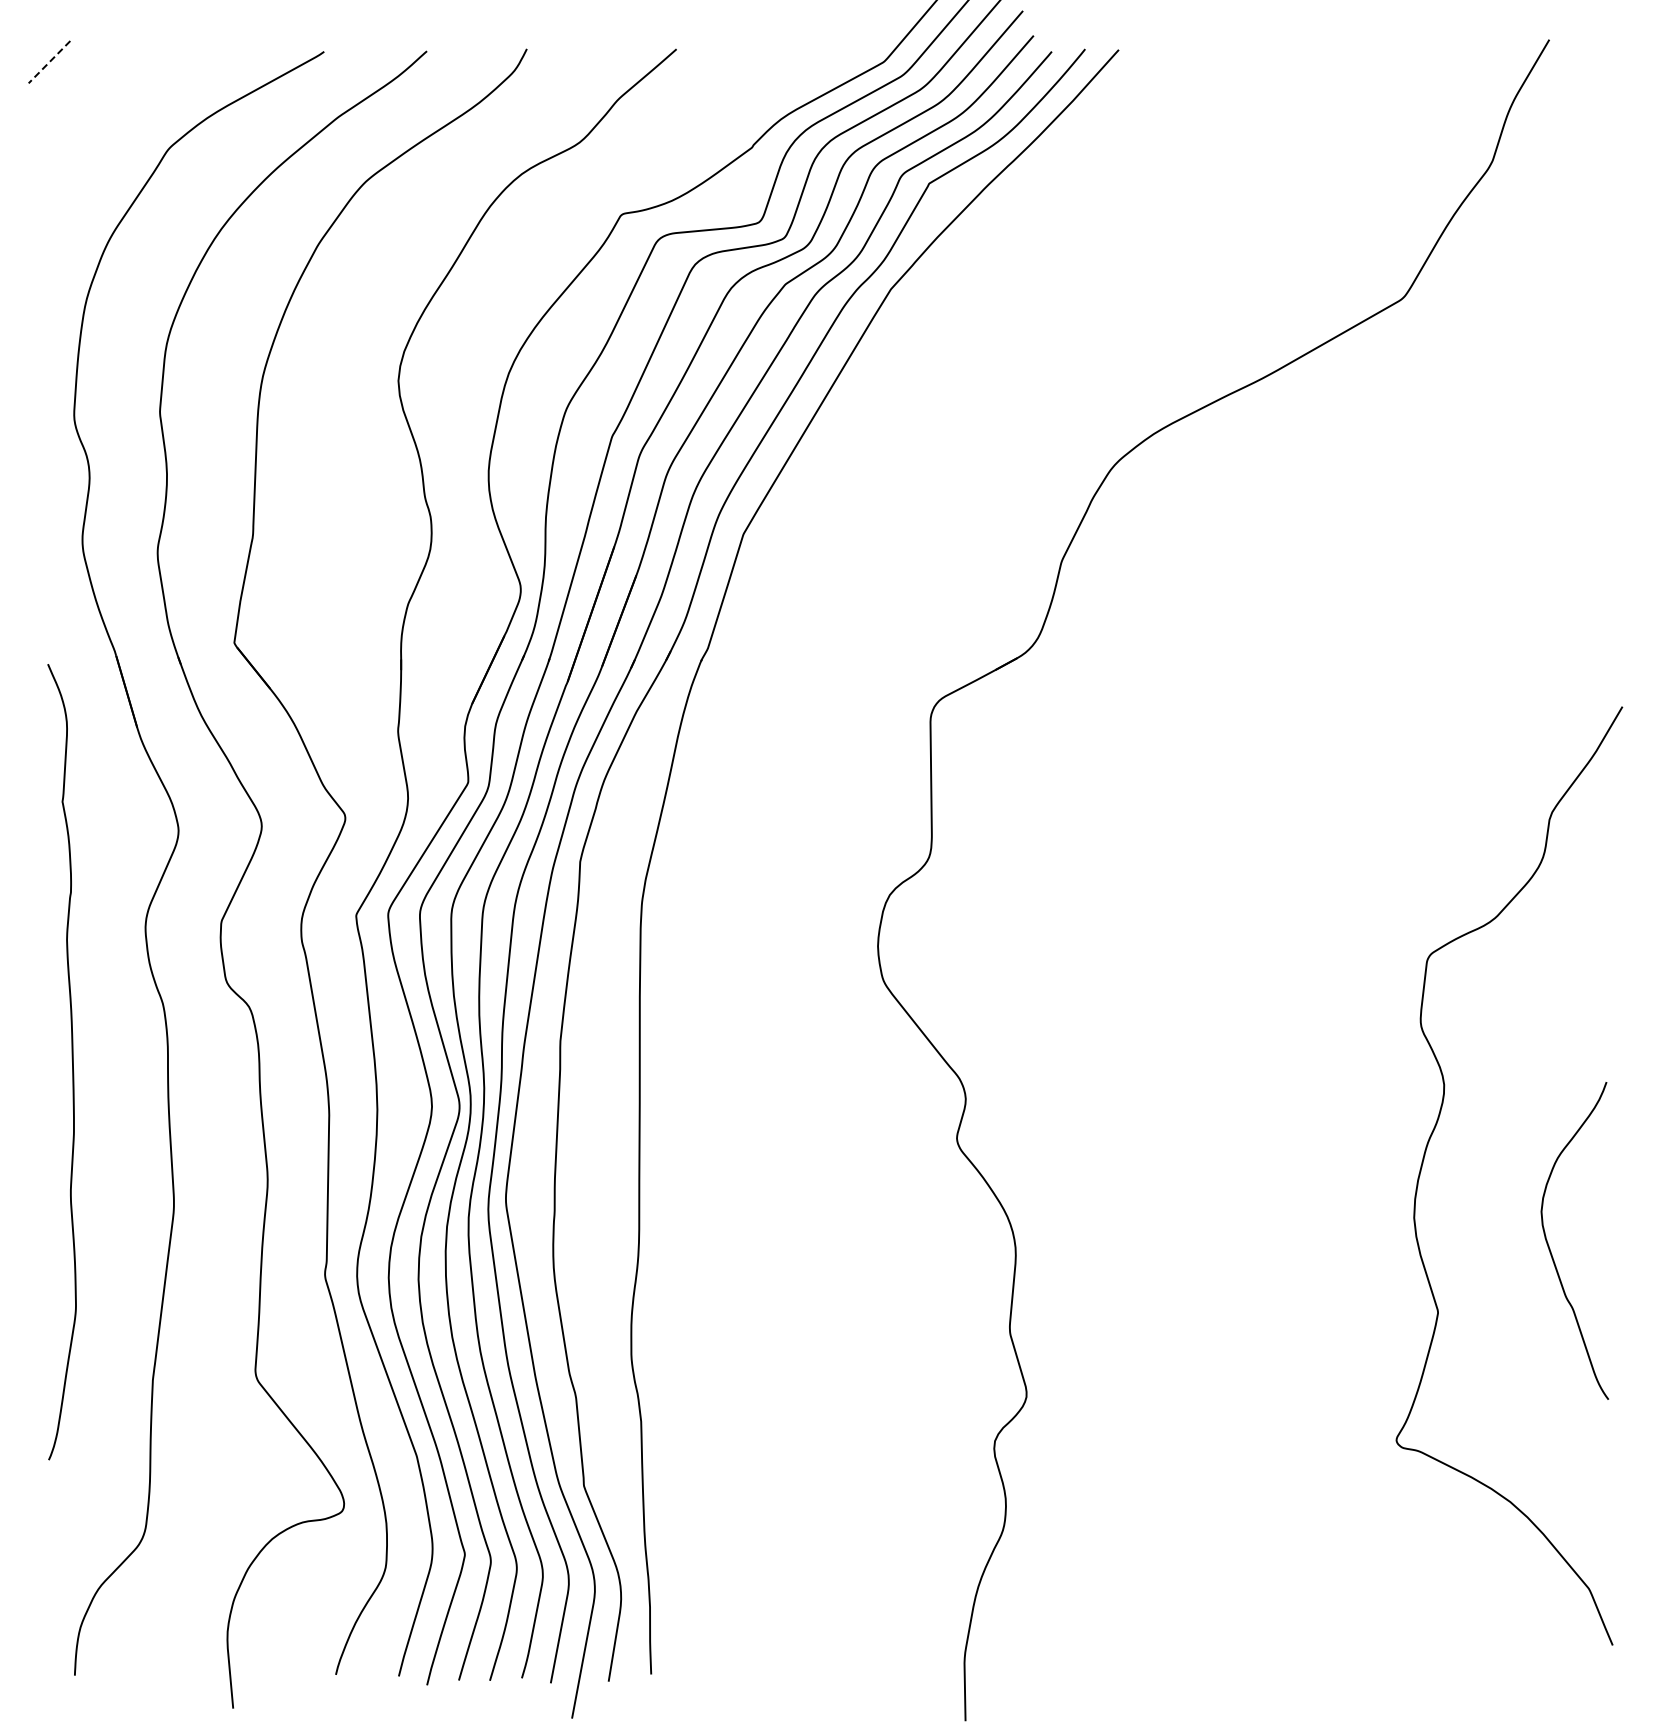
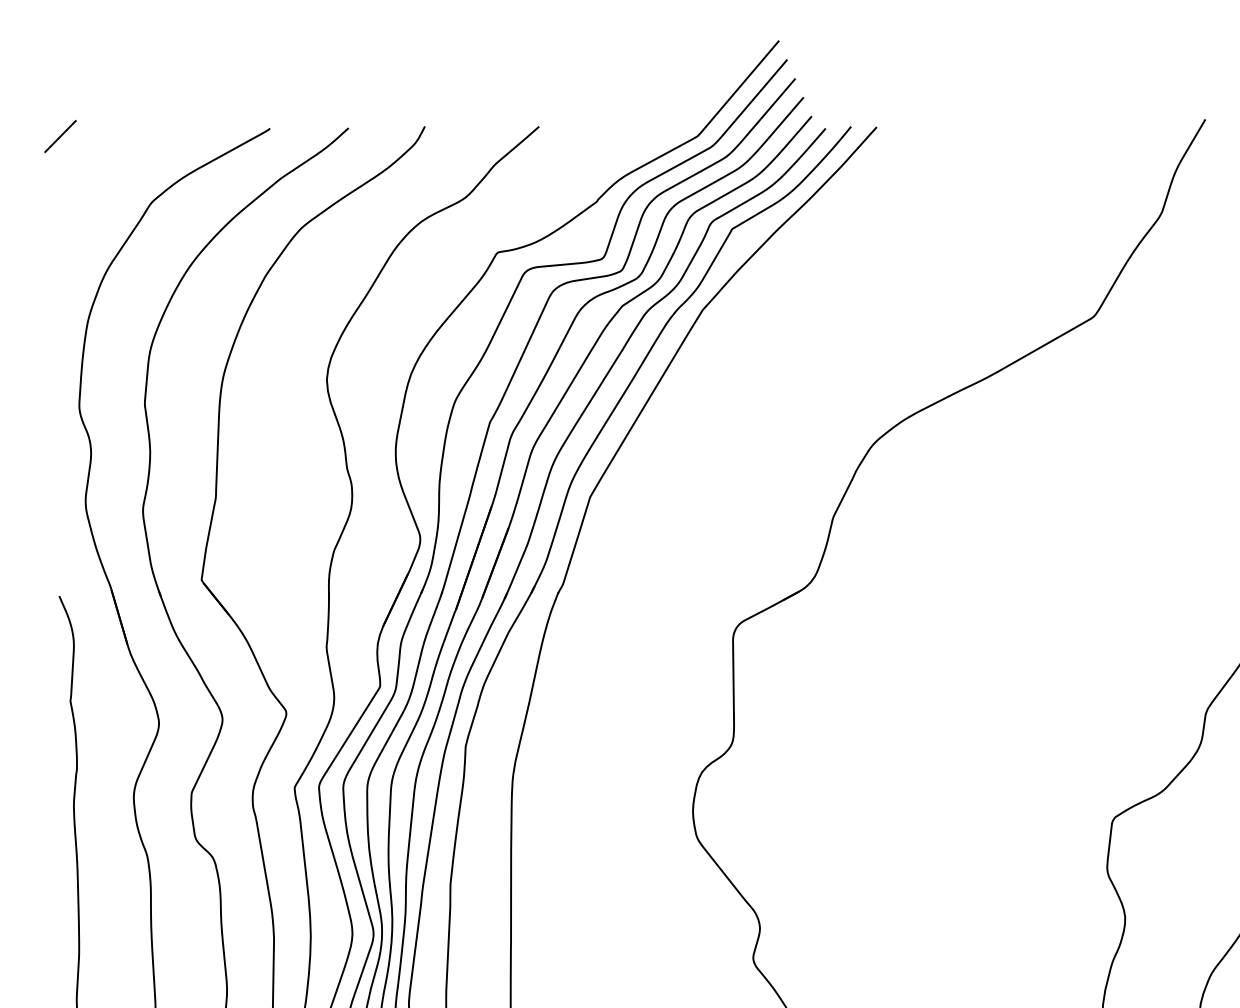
line: (49, 62) -> (60, 136), dashed -> solid

